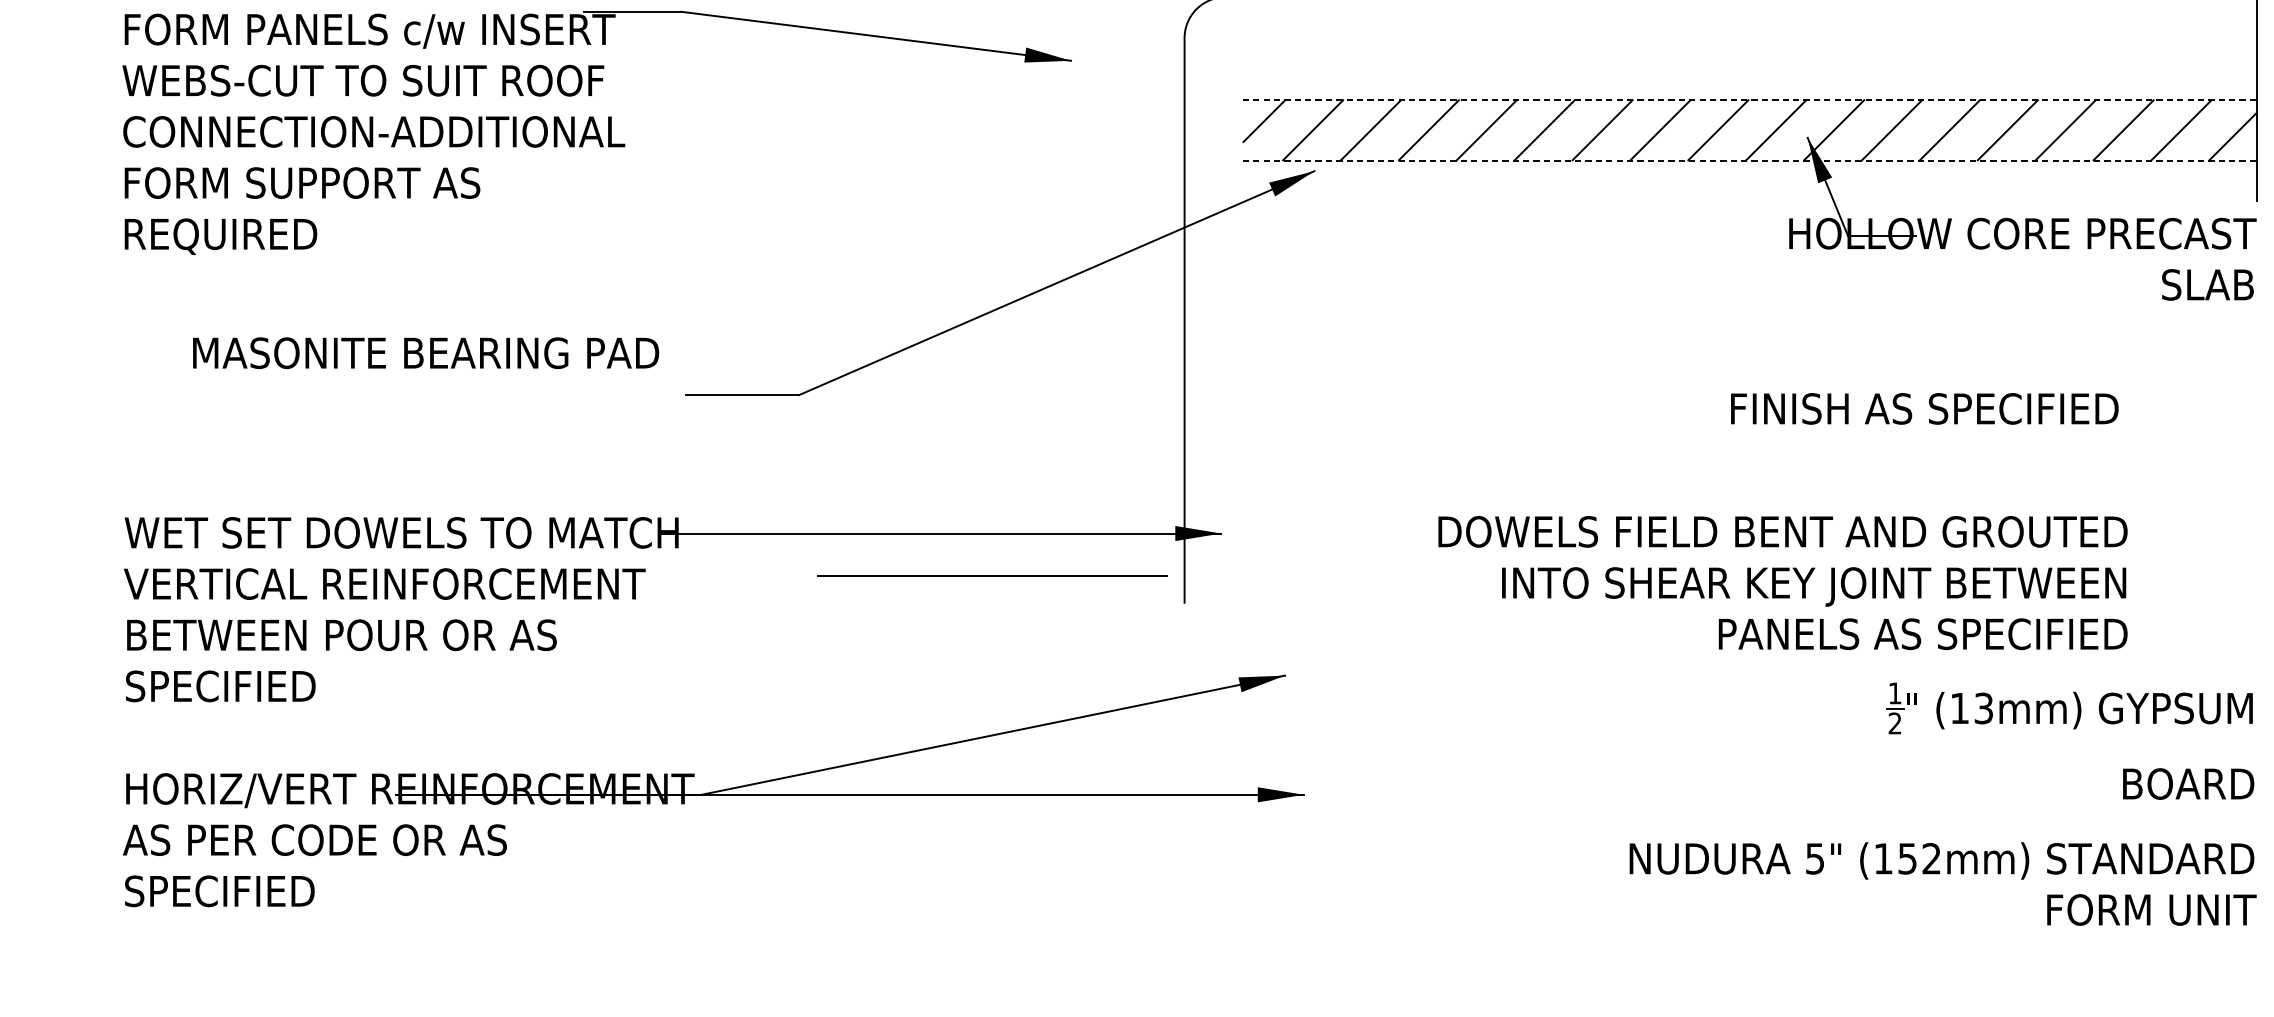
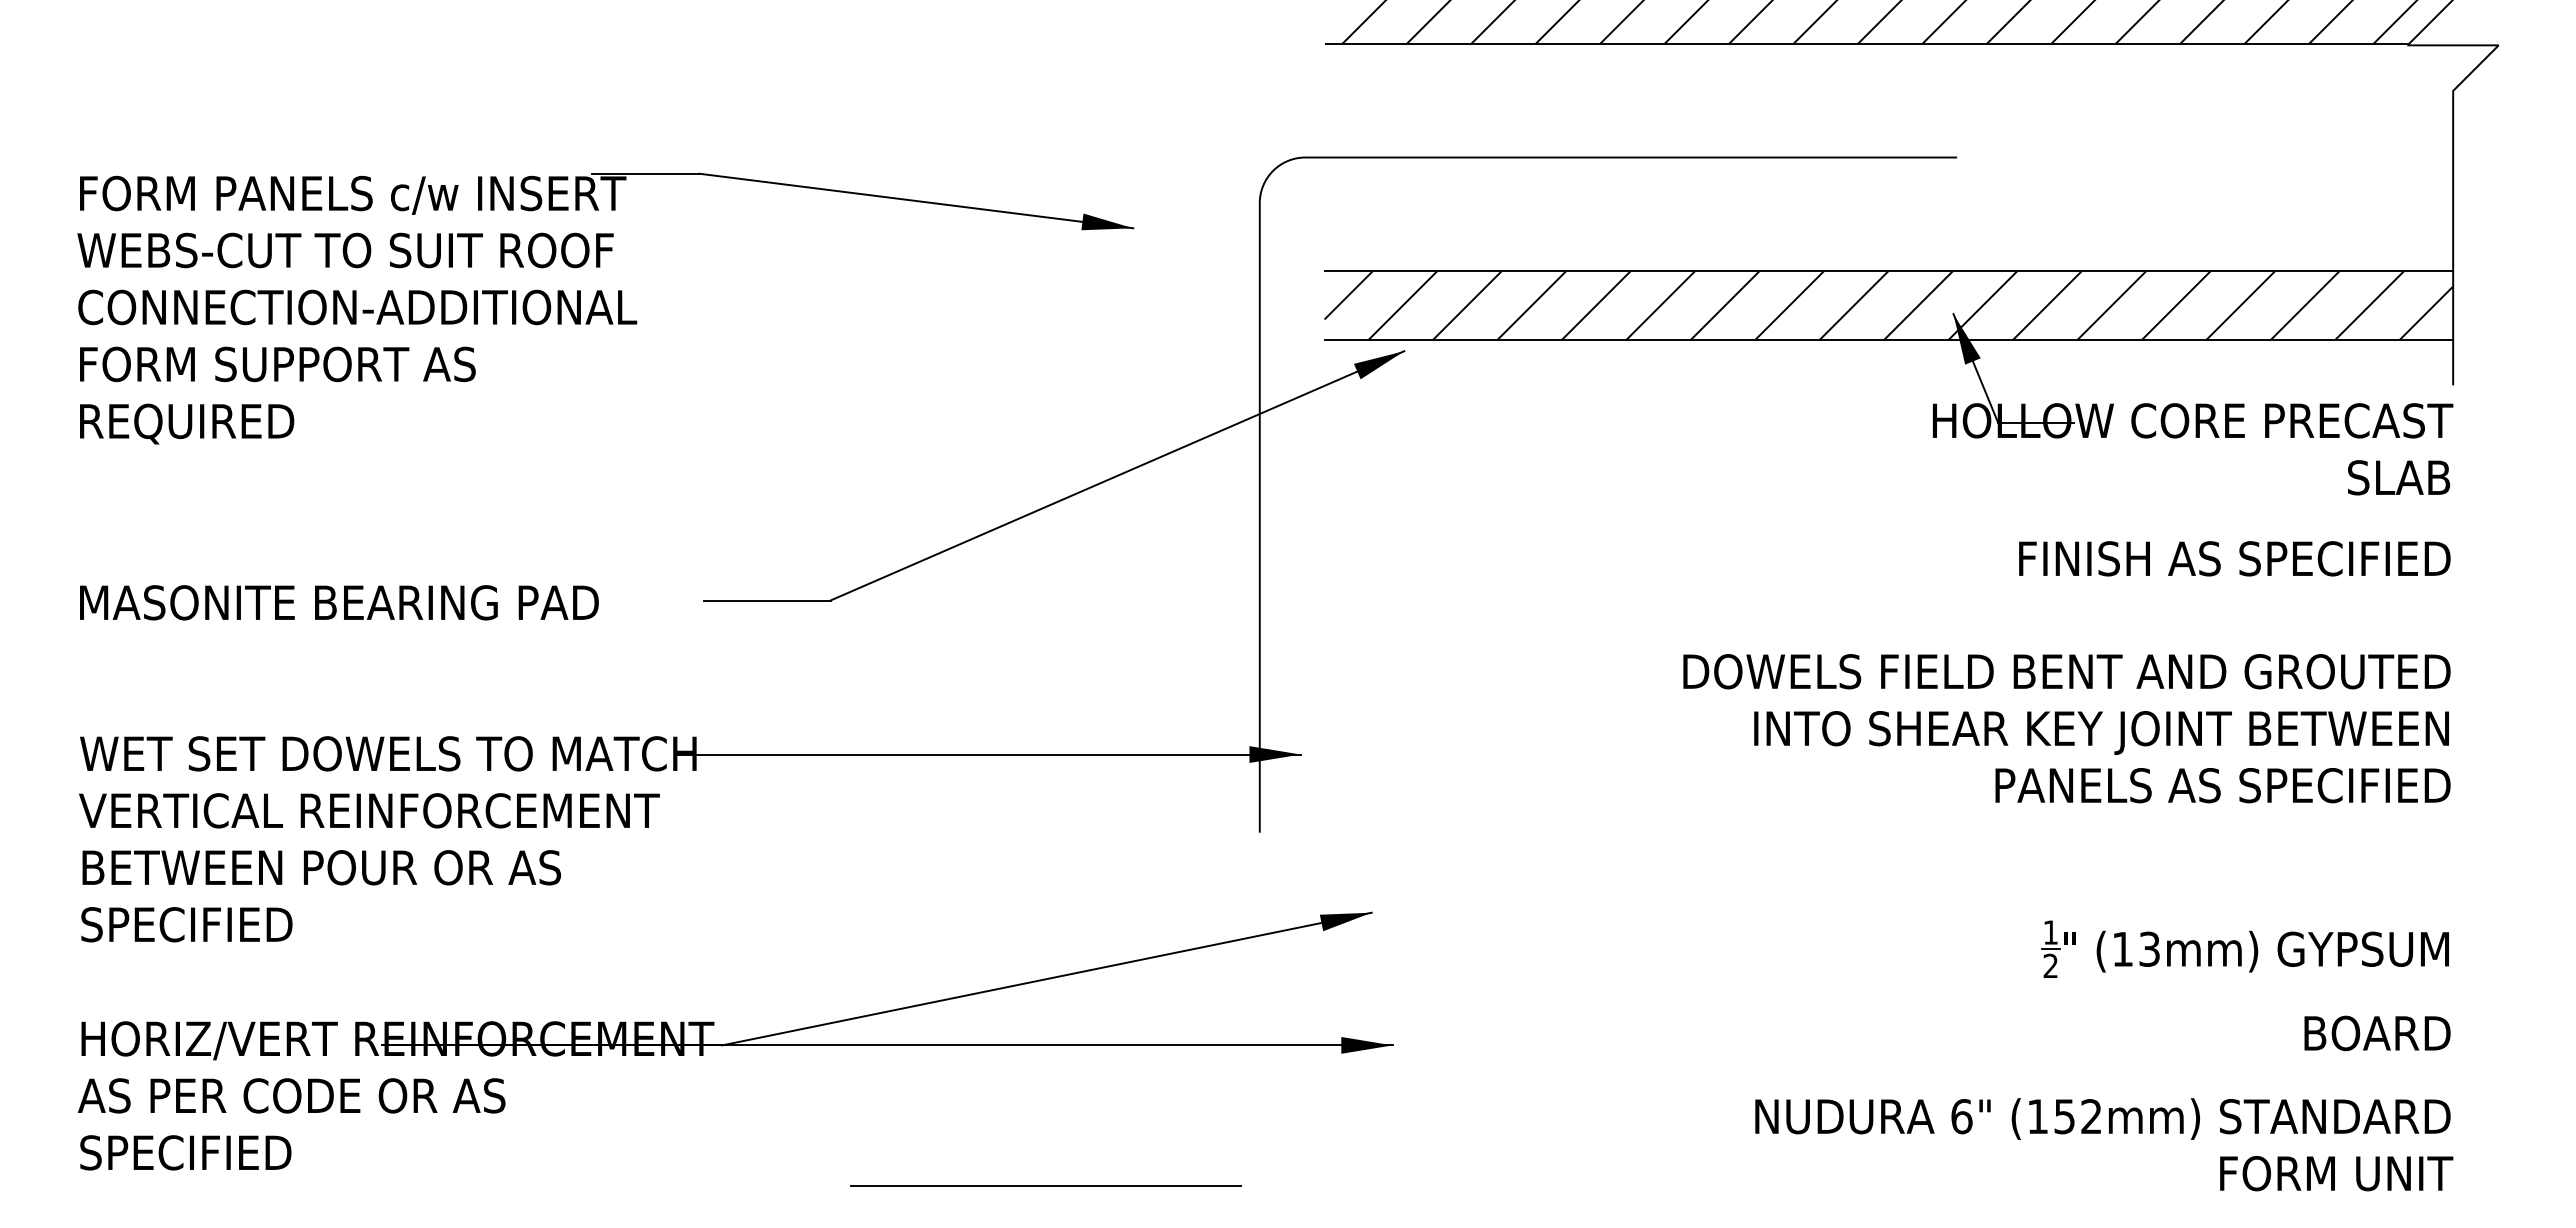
line: (1750, 99) -> (1889, 271), dashed -> solid
line: (1750, 160) -> (1889, 339), dashed -> solid
text: (426, 352) -> (339, 602), moved
text: (1924, 408) -> (2234, 558), moved
line: (992, 575) -> (1045, 1185), moved
text: (1782, 582) -> (2066, 728), moved
text: (1814, 858) -> (1961, 1116), 5" -> 6"

